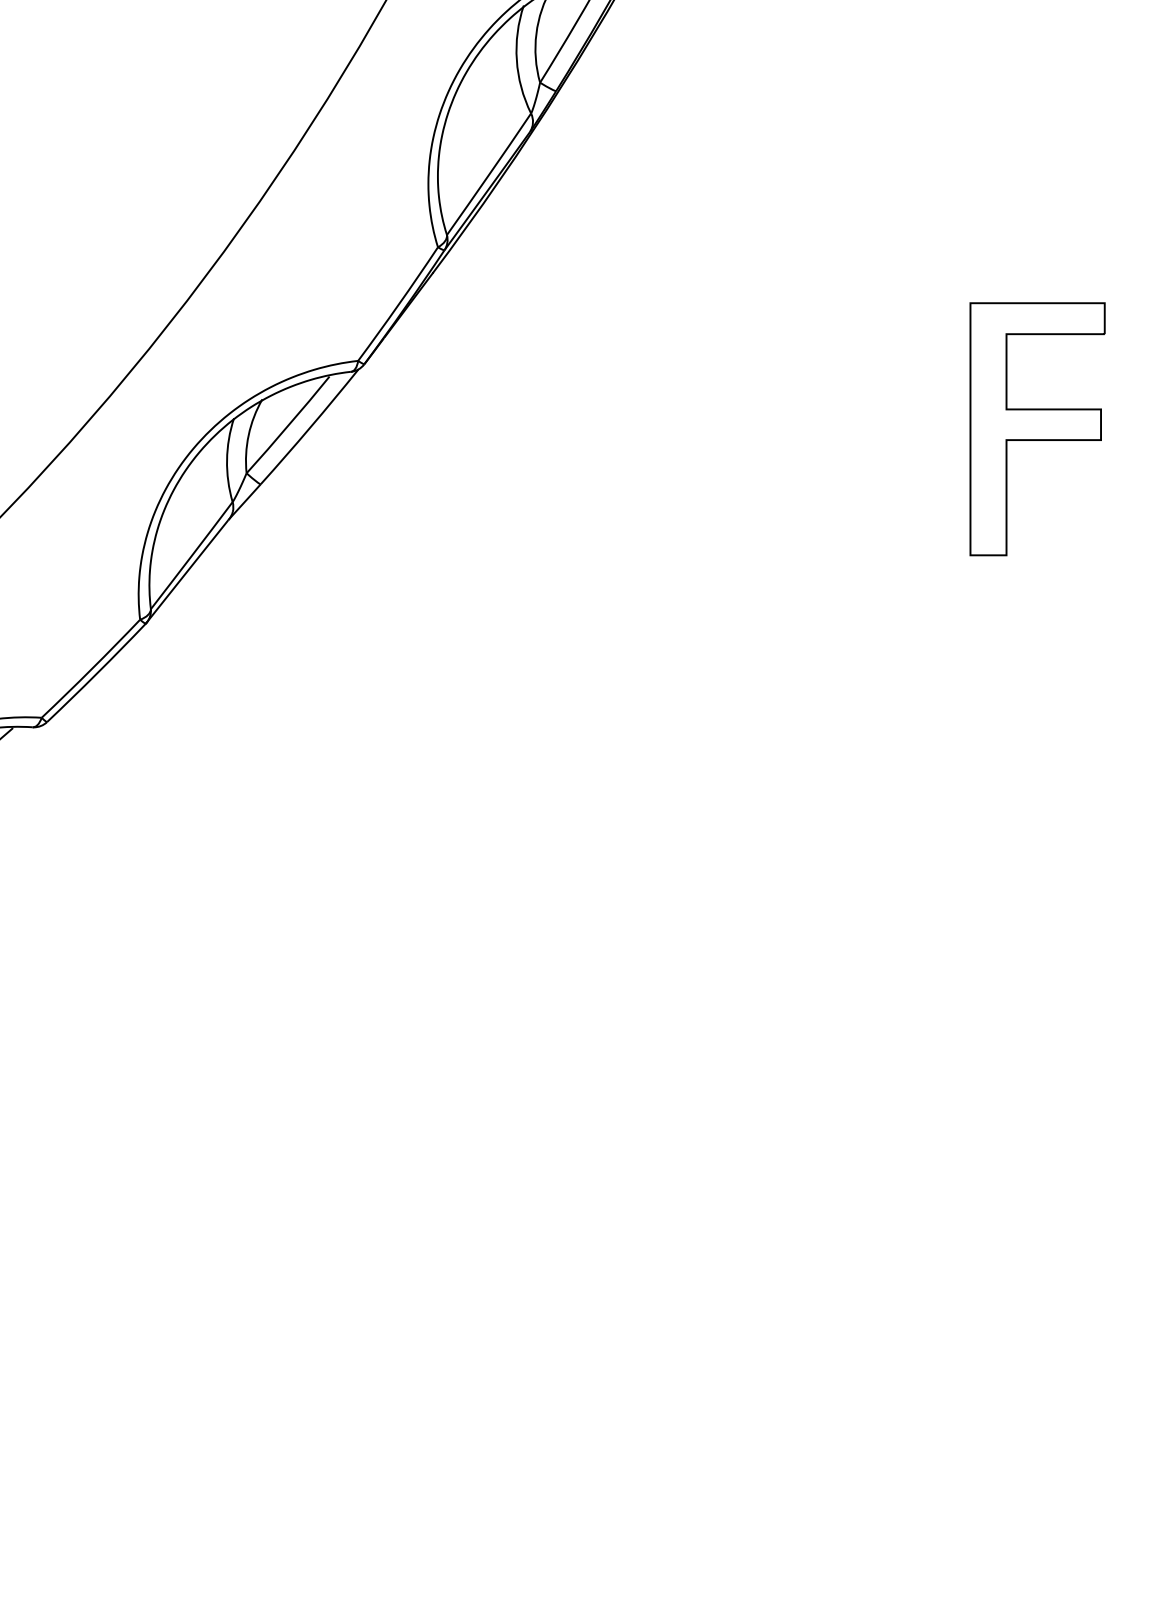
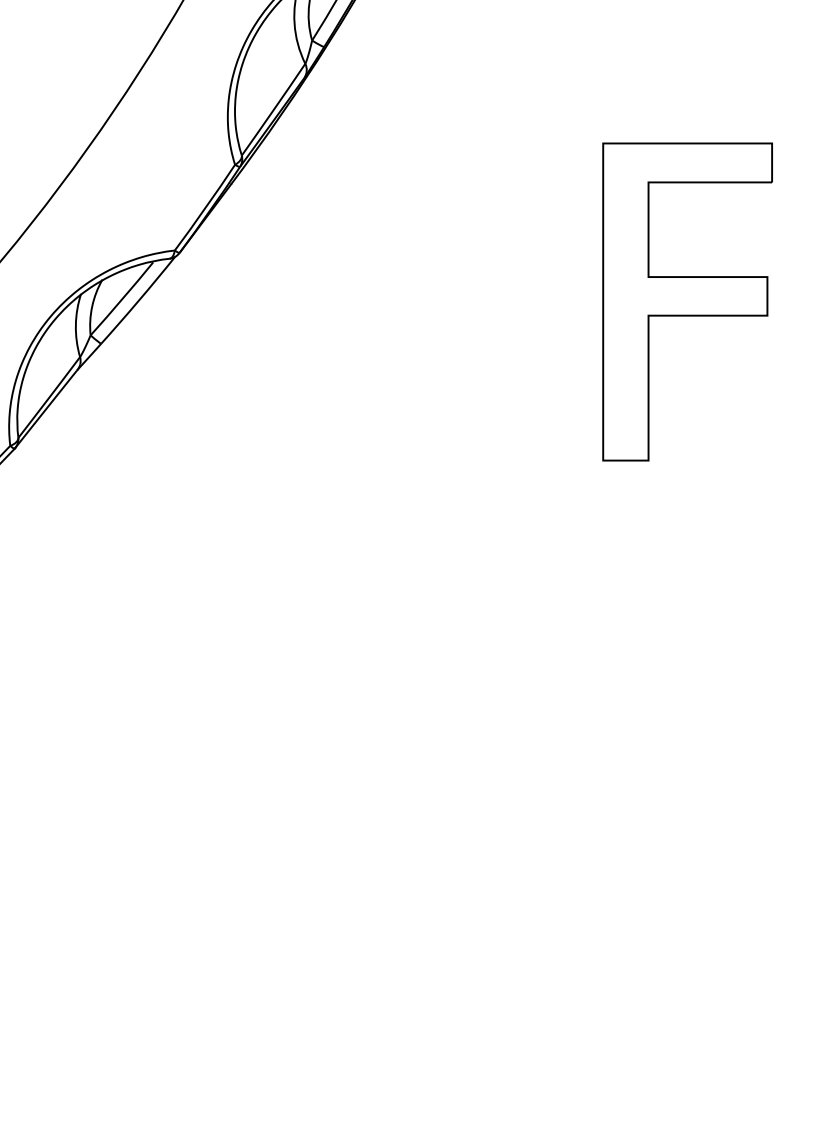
part: (1037, 429) -> (687, 302), size x1.67

